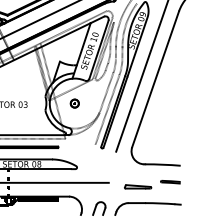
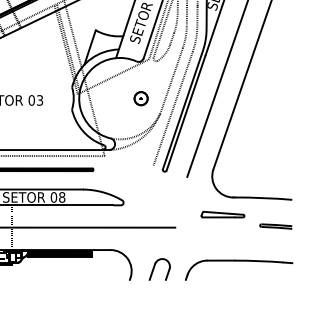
part: (74, 103) -> (140, 98), moved
part: (138, 186) -> (223, 214), moved

